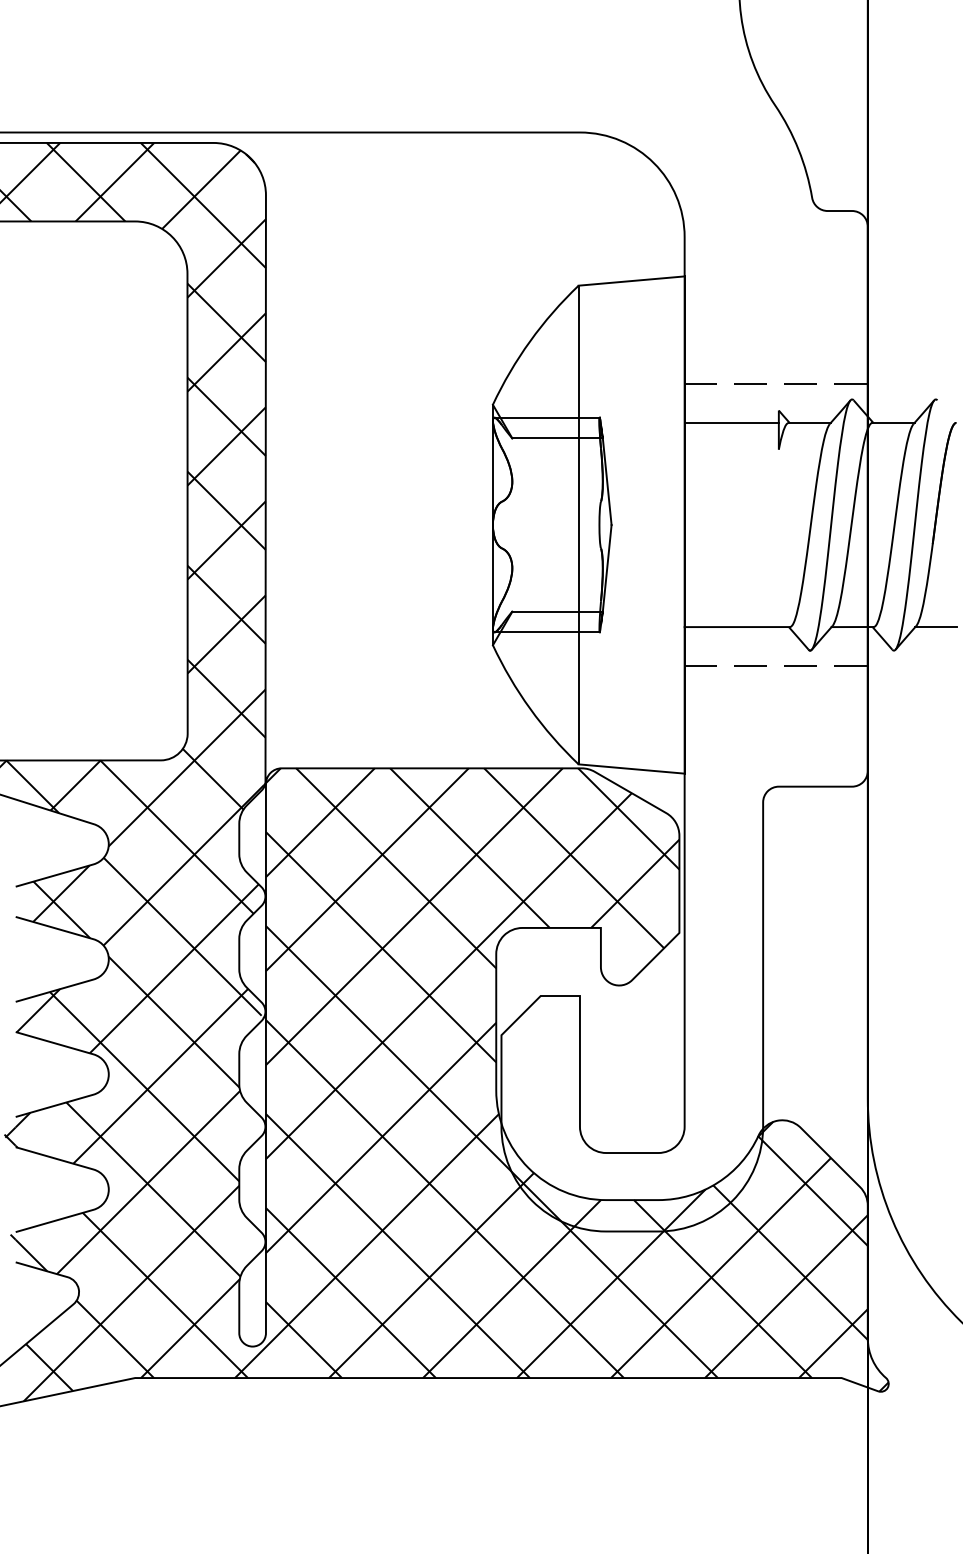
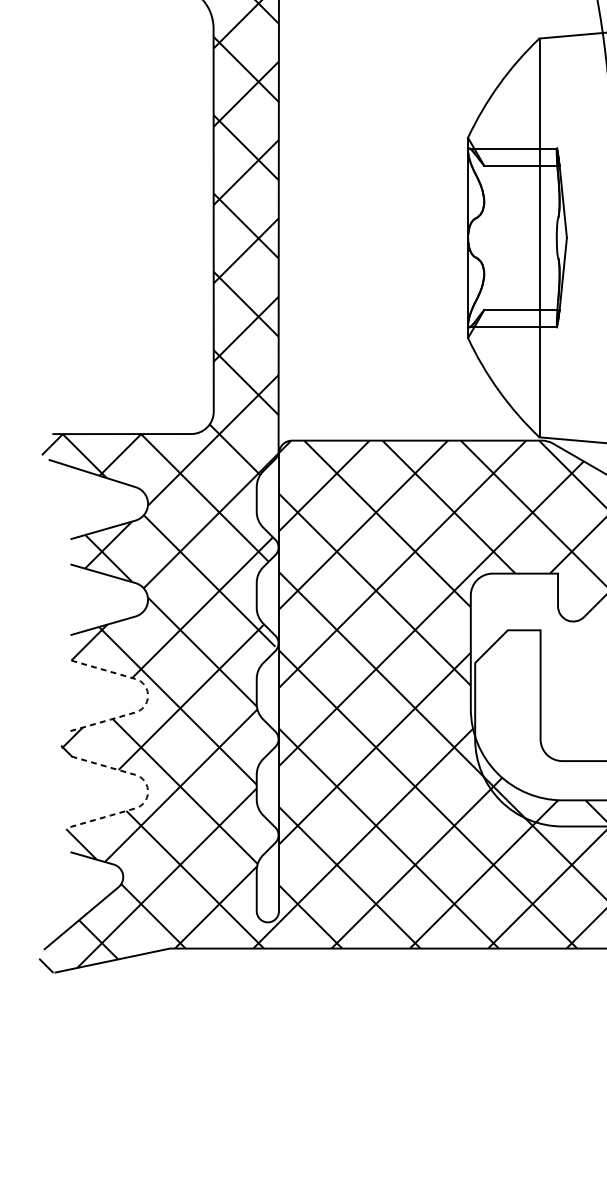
line: (108, 1074) -> (147, 695), solid -> dashed
line: (108, 1189) -> (147, 791), solid -> dashed

